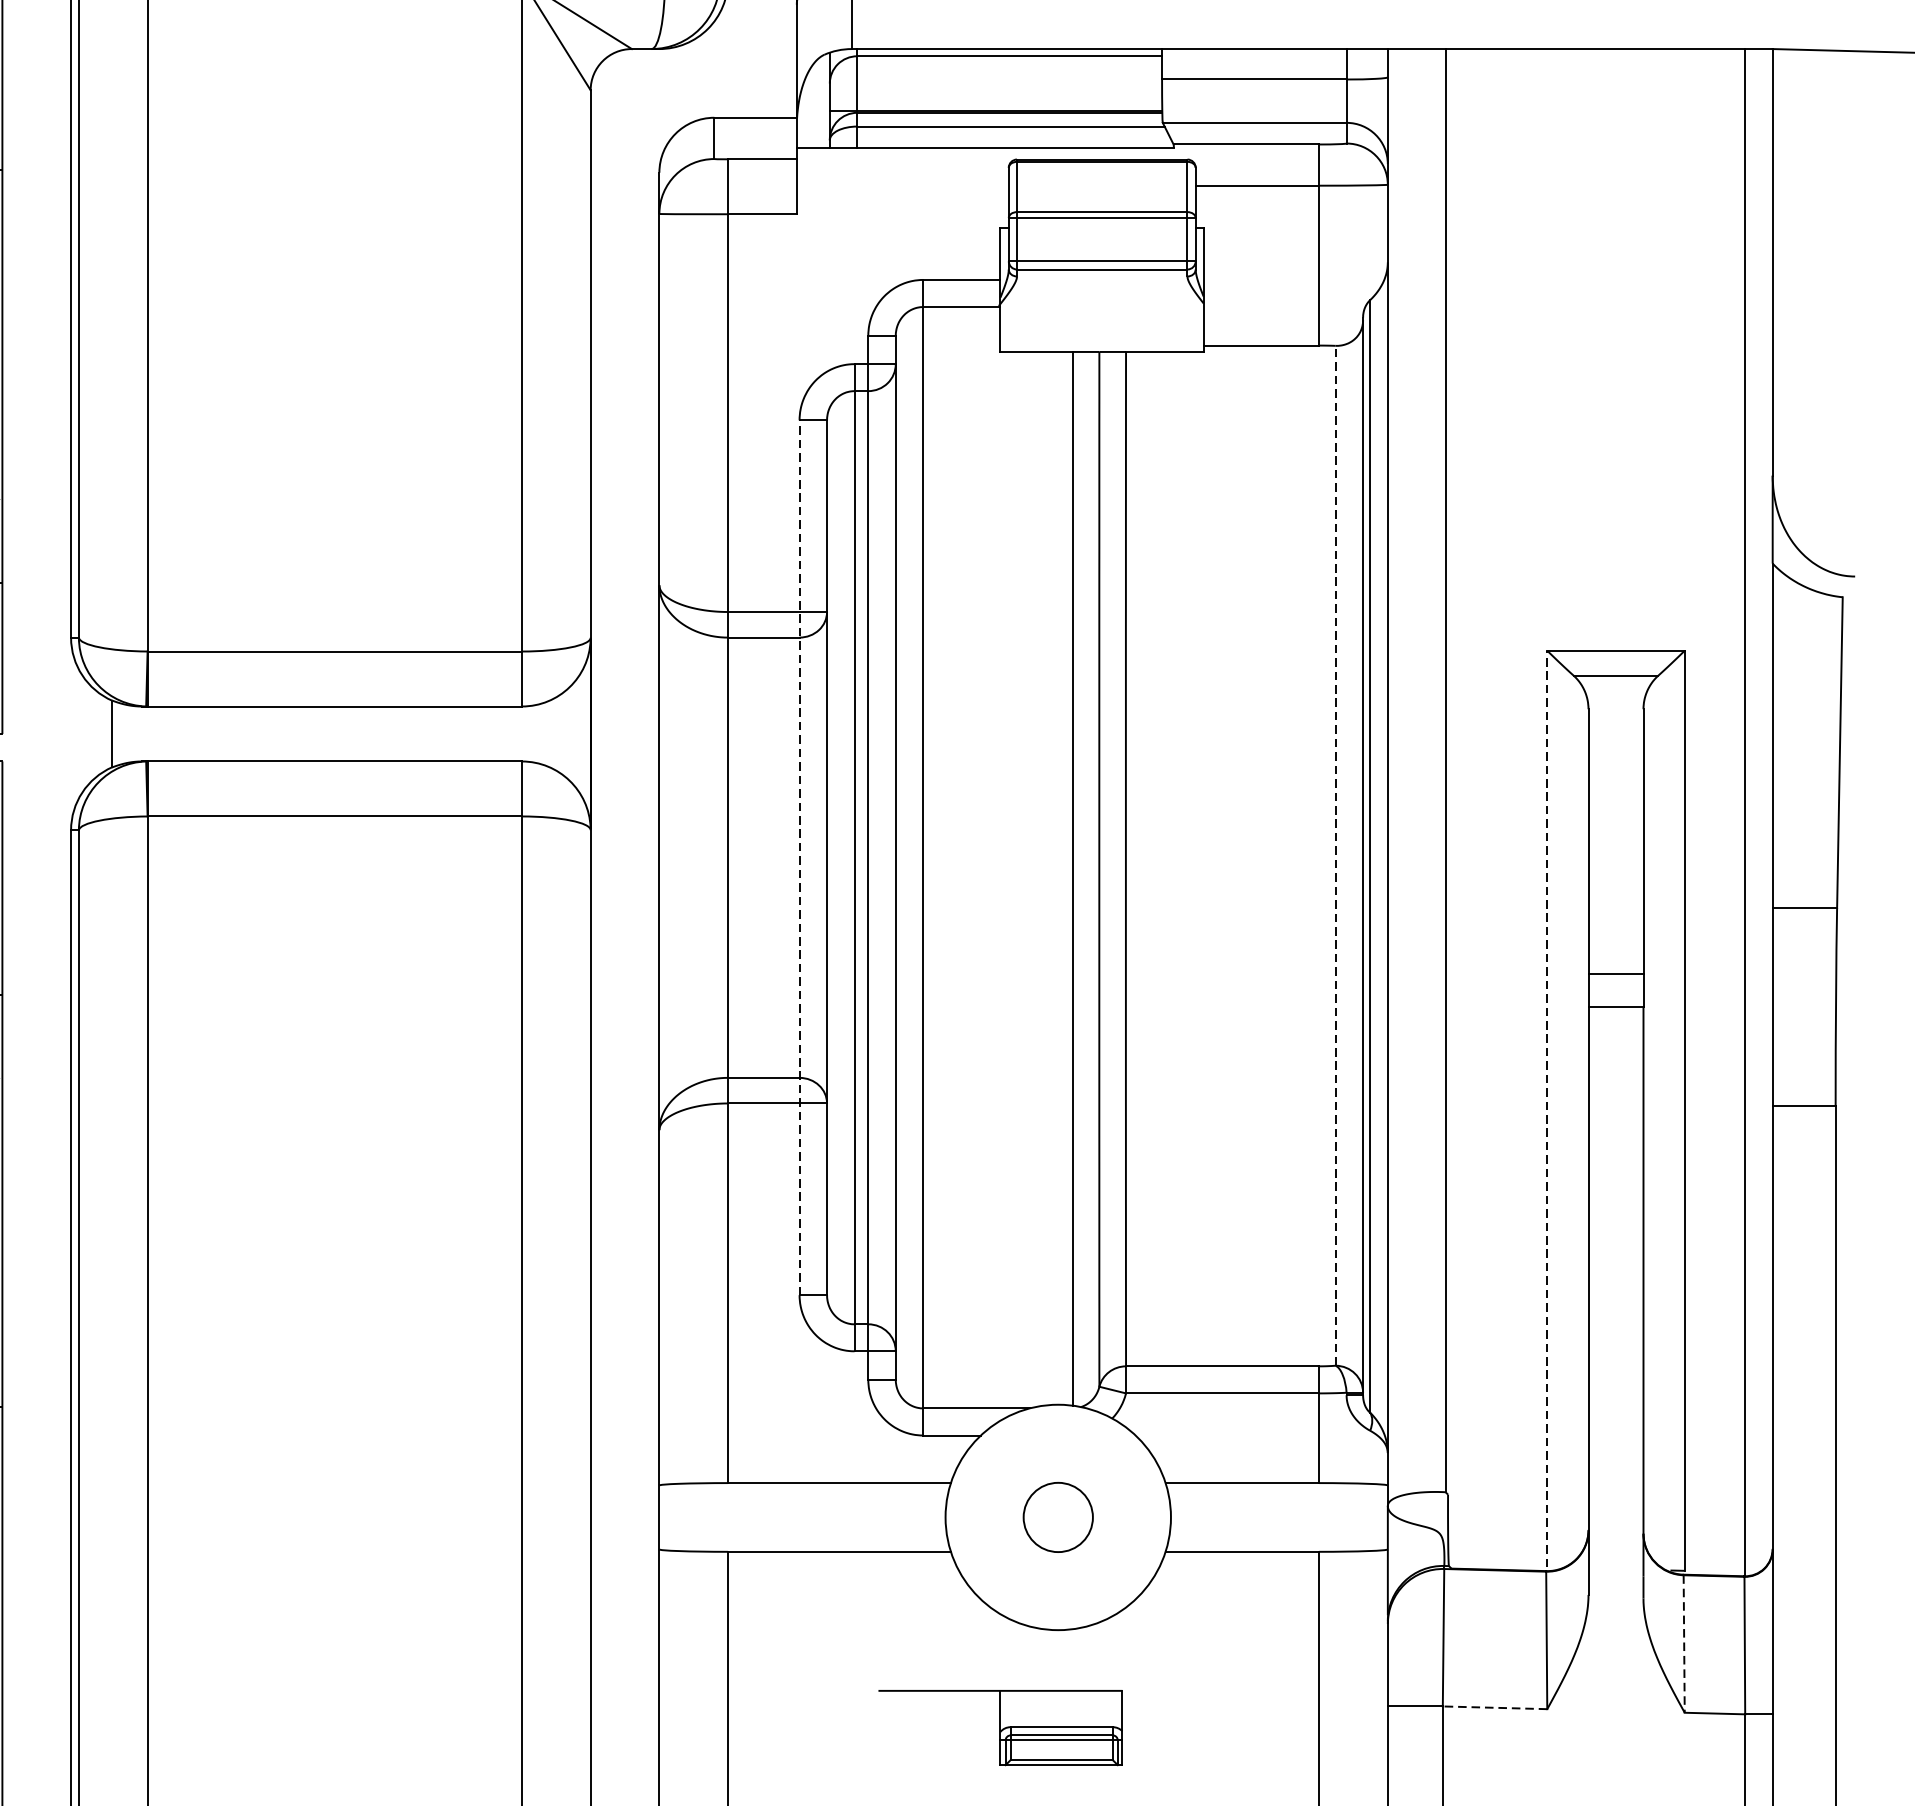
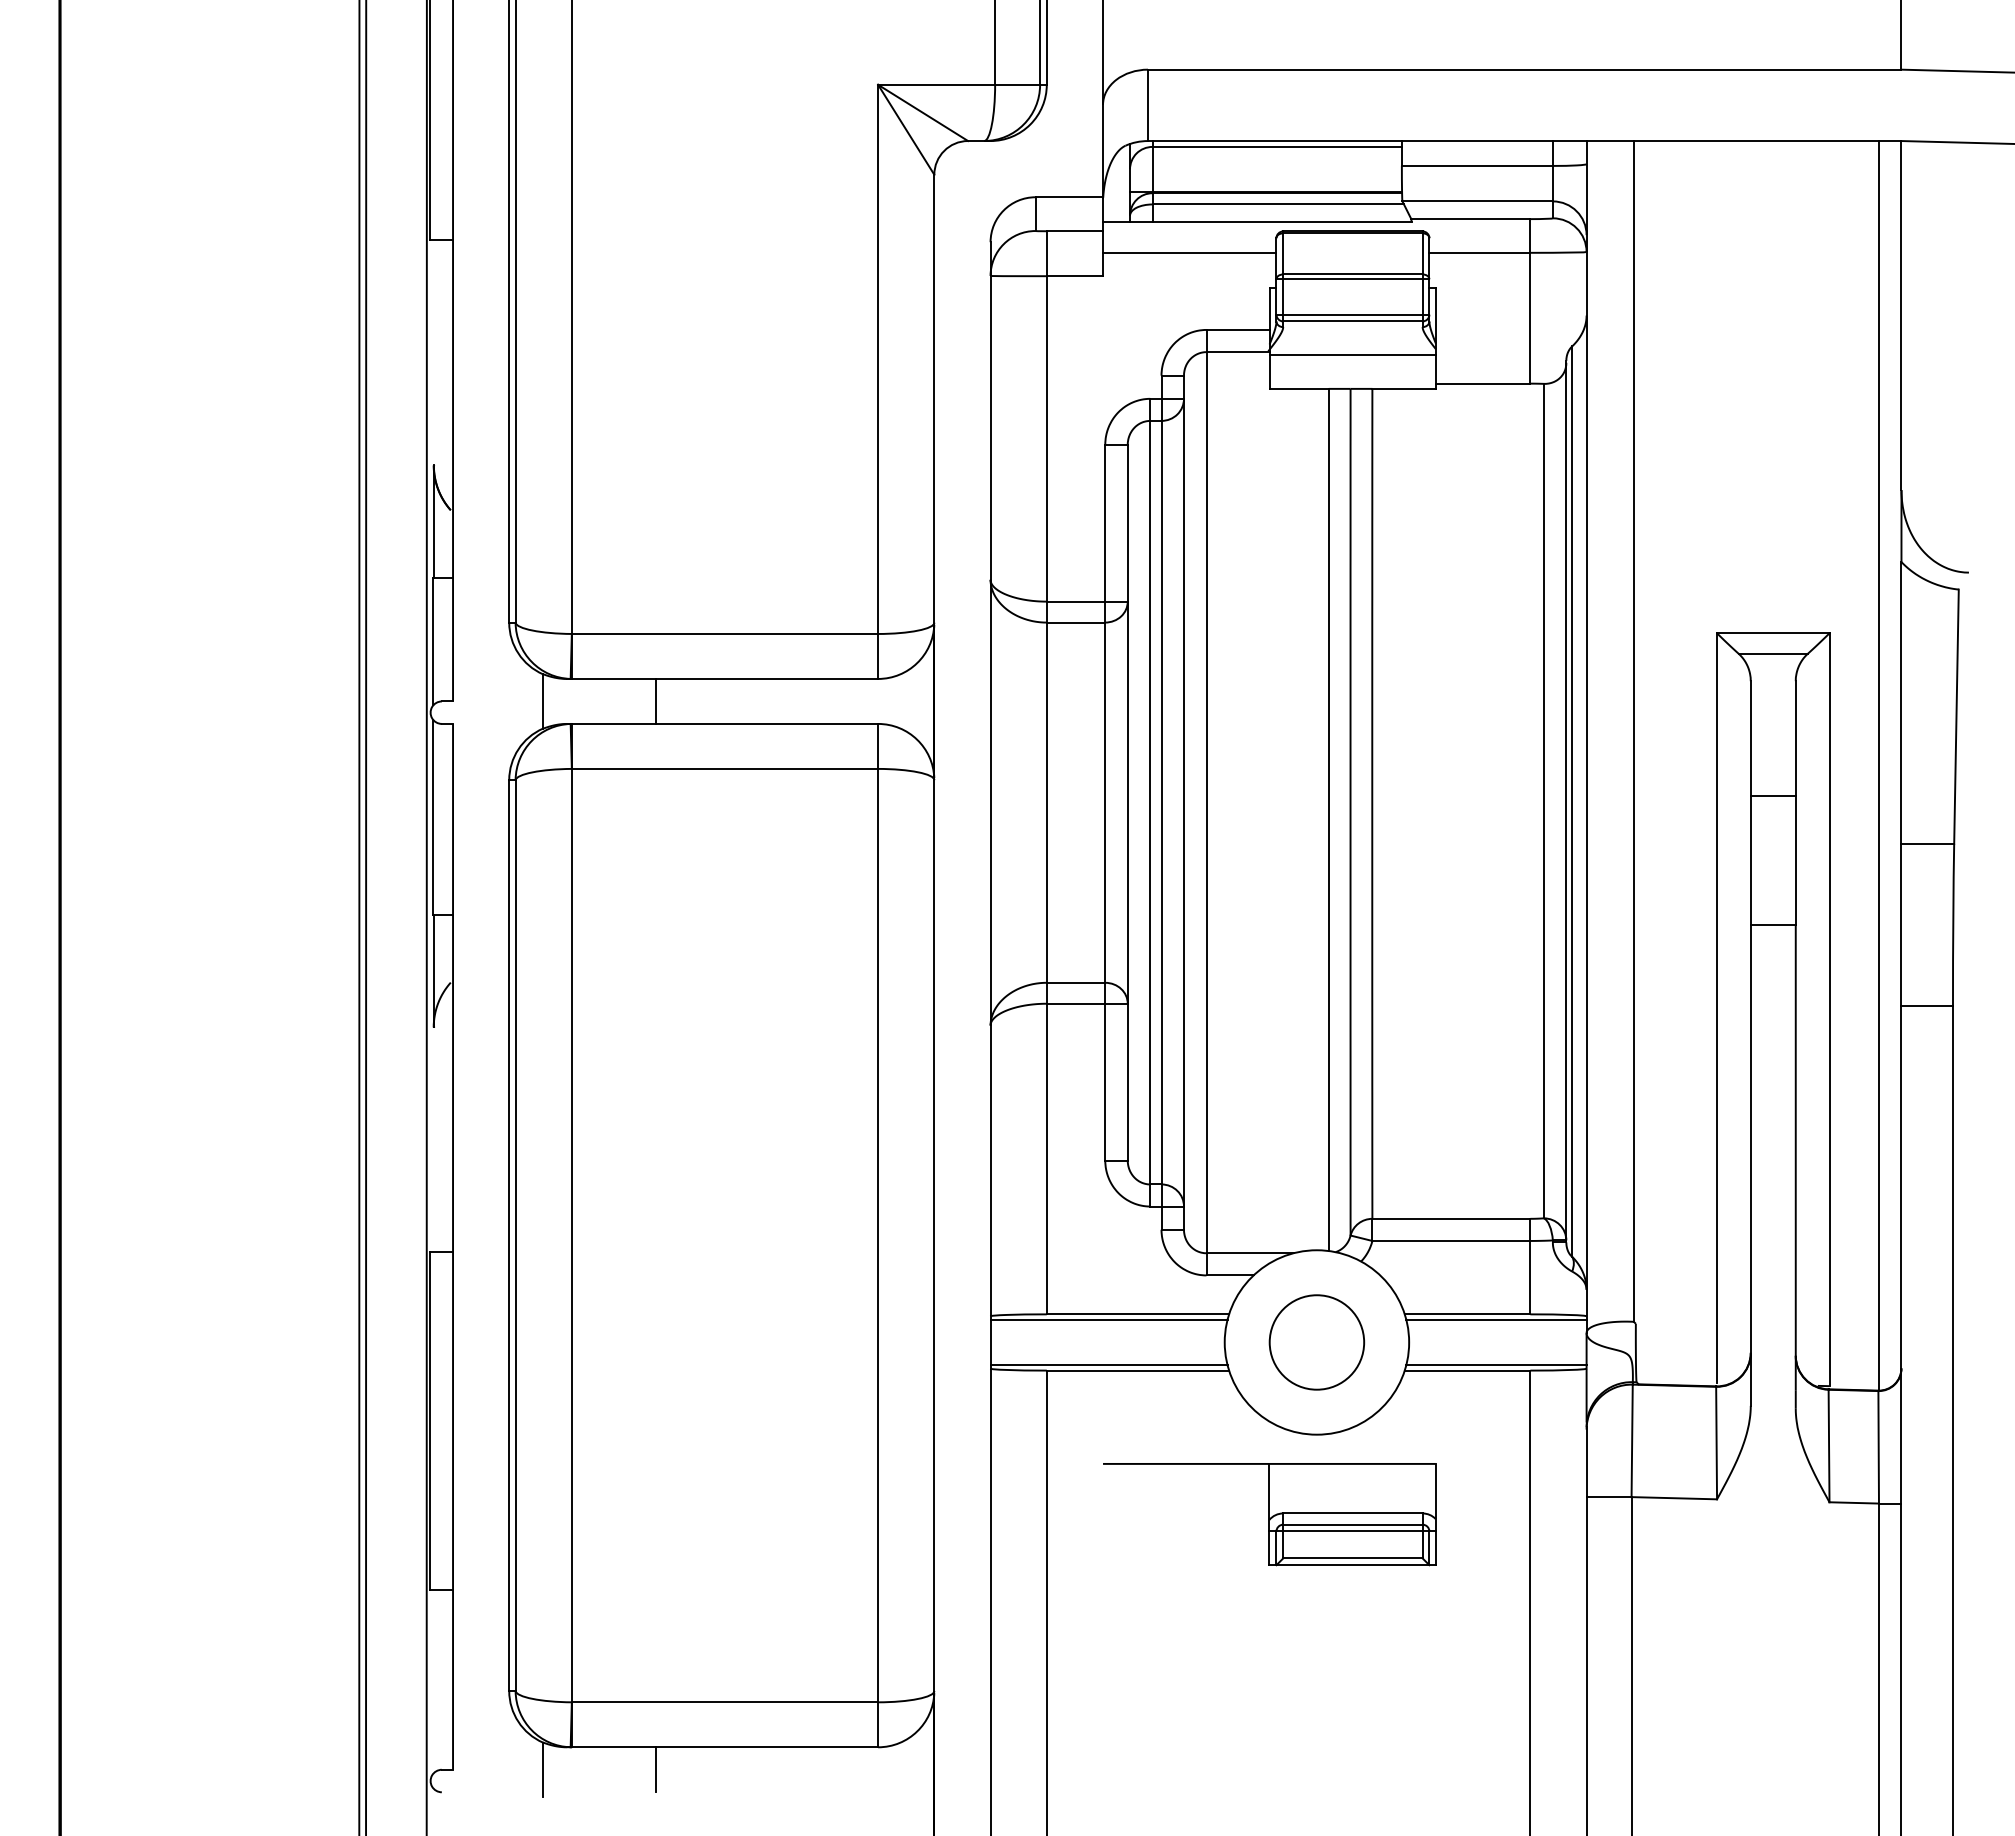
line: (902, 185) -> (1189, 252), added
line: (1101, 311) -> (1352, 355), added
line: (249, 732) -> (655, 700), added
line: (1335, 855) -> (1543, 800), dashed -> solid
line: (799, 857) -> (1105, 802), dashed -> solid
line: (1615, 973) -> (1772, 795), moved
line: (1547, 1109) -> (1717, 1008), dashed -> solid
line: (803, 1490) -> (1108, 1320), added
line: (1277, 1490) -> (1496, 1320), added
circle: (1057, 1517) -> (1316, 1342), size x1.67
line: (803, 1544) -> (1108, 1364), added
line: (1277, 1544) -> (1496, 1364), added
line: (1684, 1644) -> (1829, 1446), dashed -> solid
line: (1495, 1708) -> (1674, 1498), dashed -> solid
part: (1000, 1727) -> (1269, 1514), size x1.67

